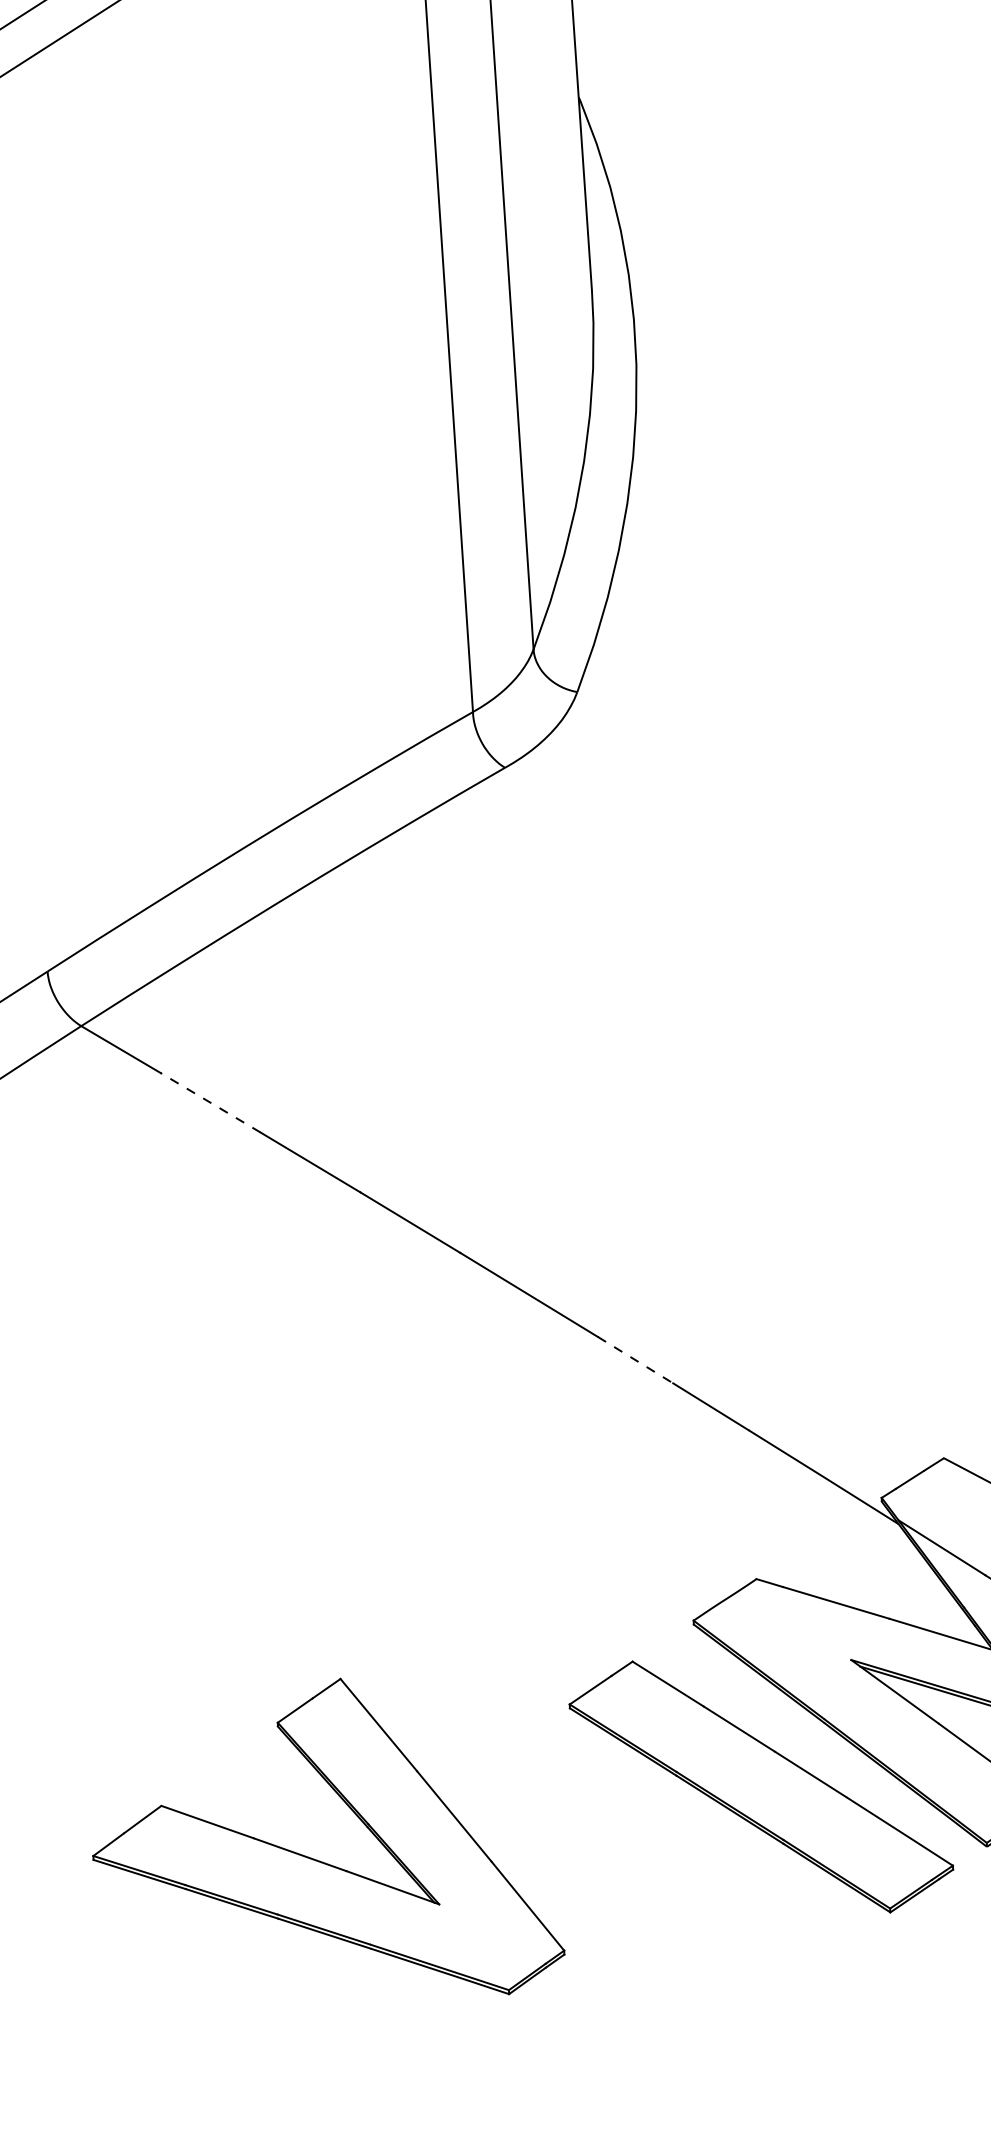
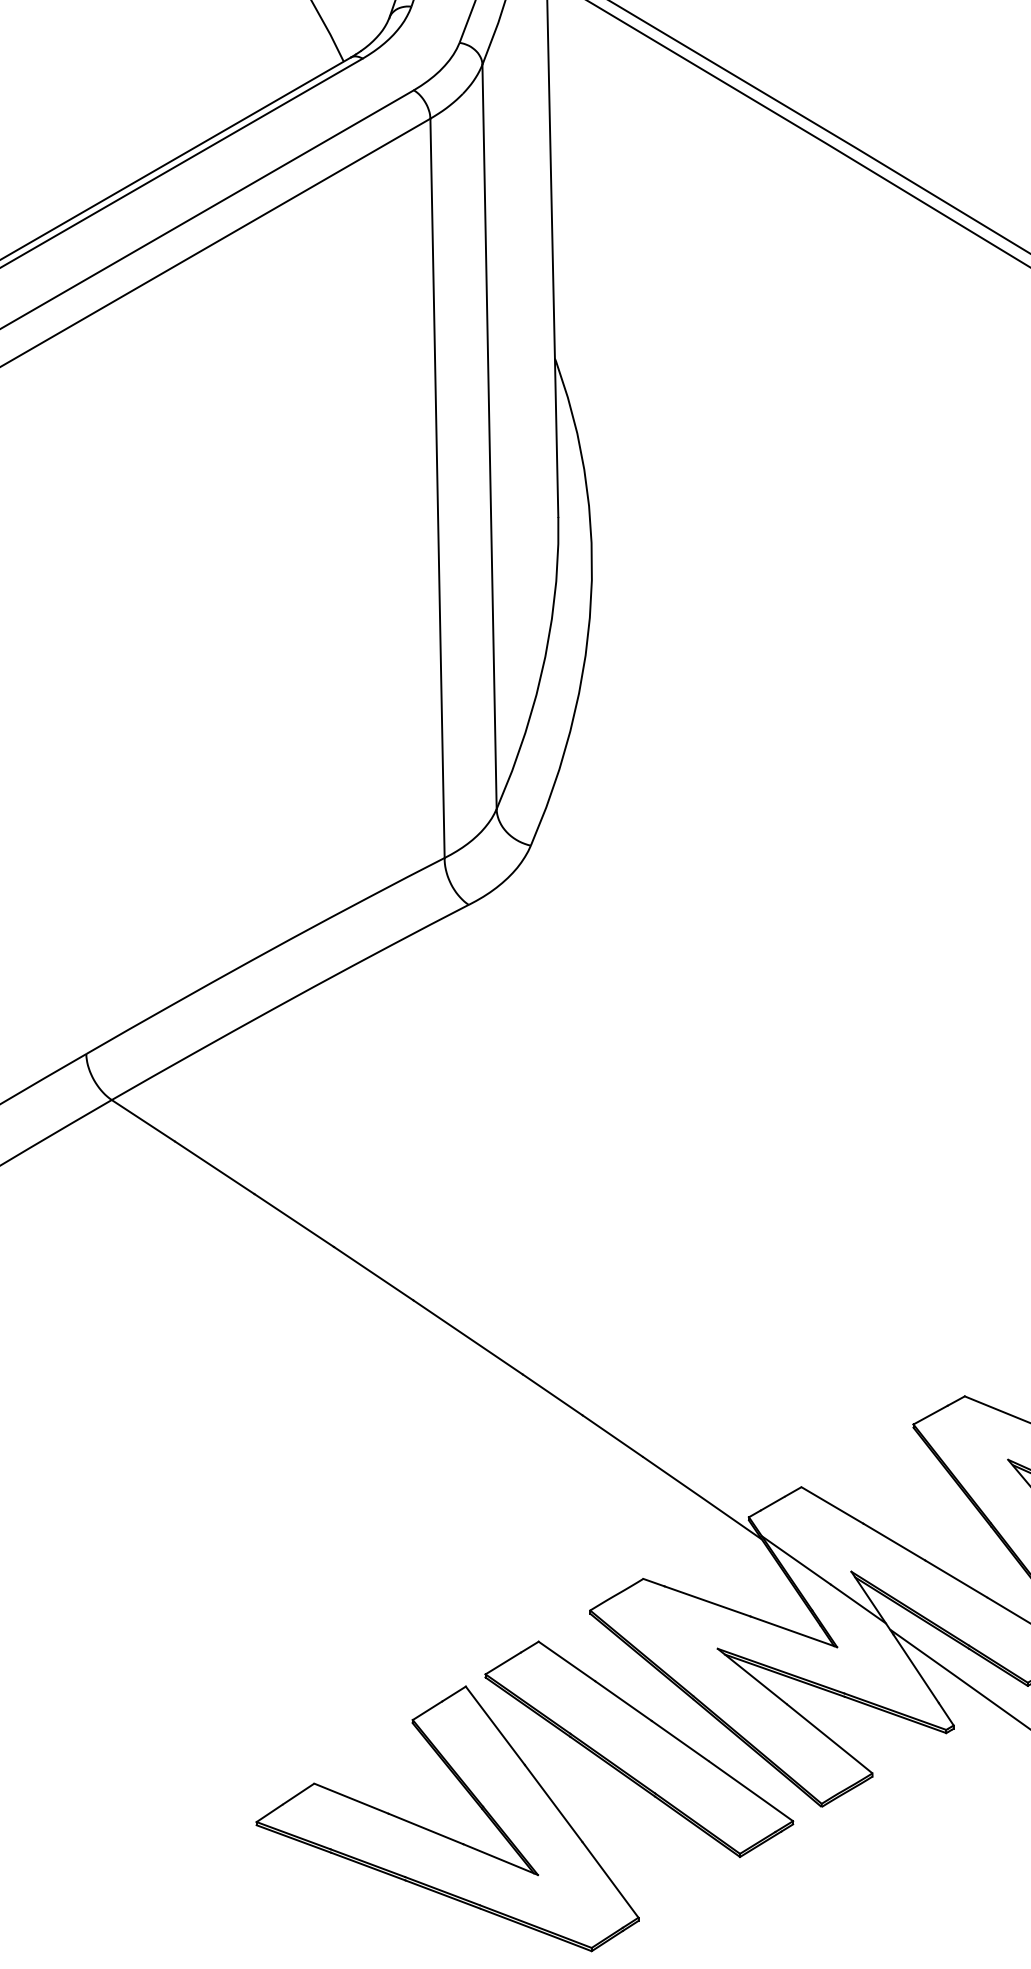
line: (210, 1102) -> (214, 1167), dashed -> solid
line: (636, 1360) -> (553, 1395), dashed -> solid
part: (318, 1859) -> (440, 1833), moved

